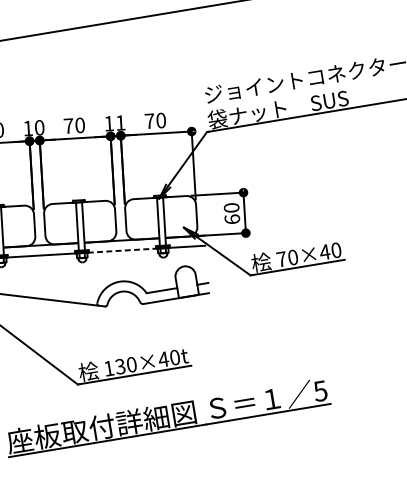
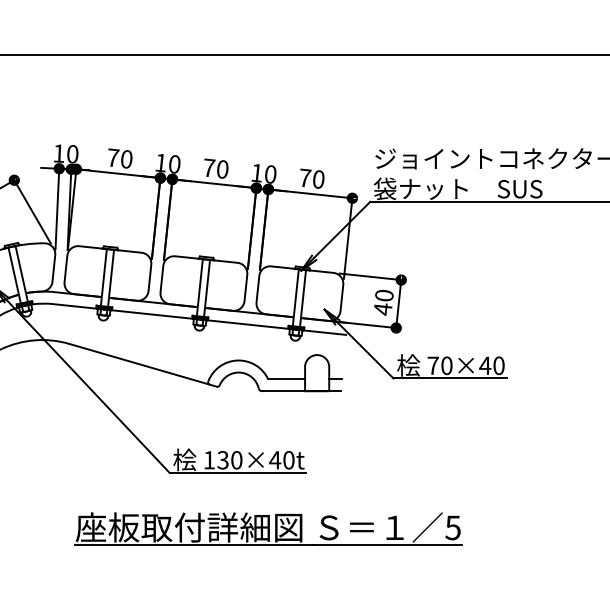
text: (120, 123) -> (270, 174), 11 -> 10
text: (231, 219) -> (382, 309), 60 -> 40
line: (122, 250) -> (248, 324), dashed -> solid

